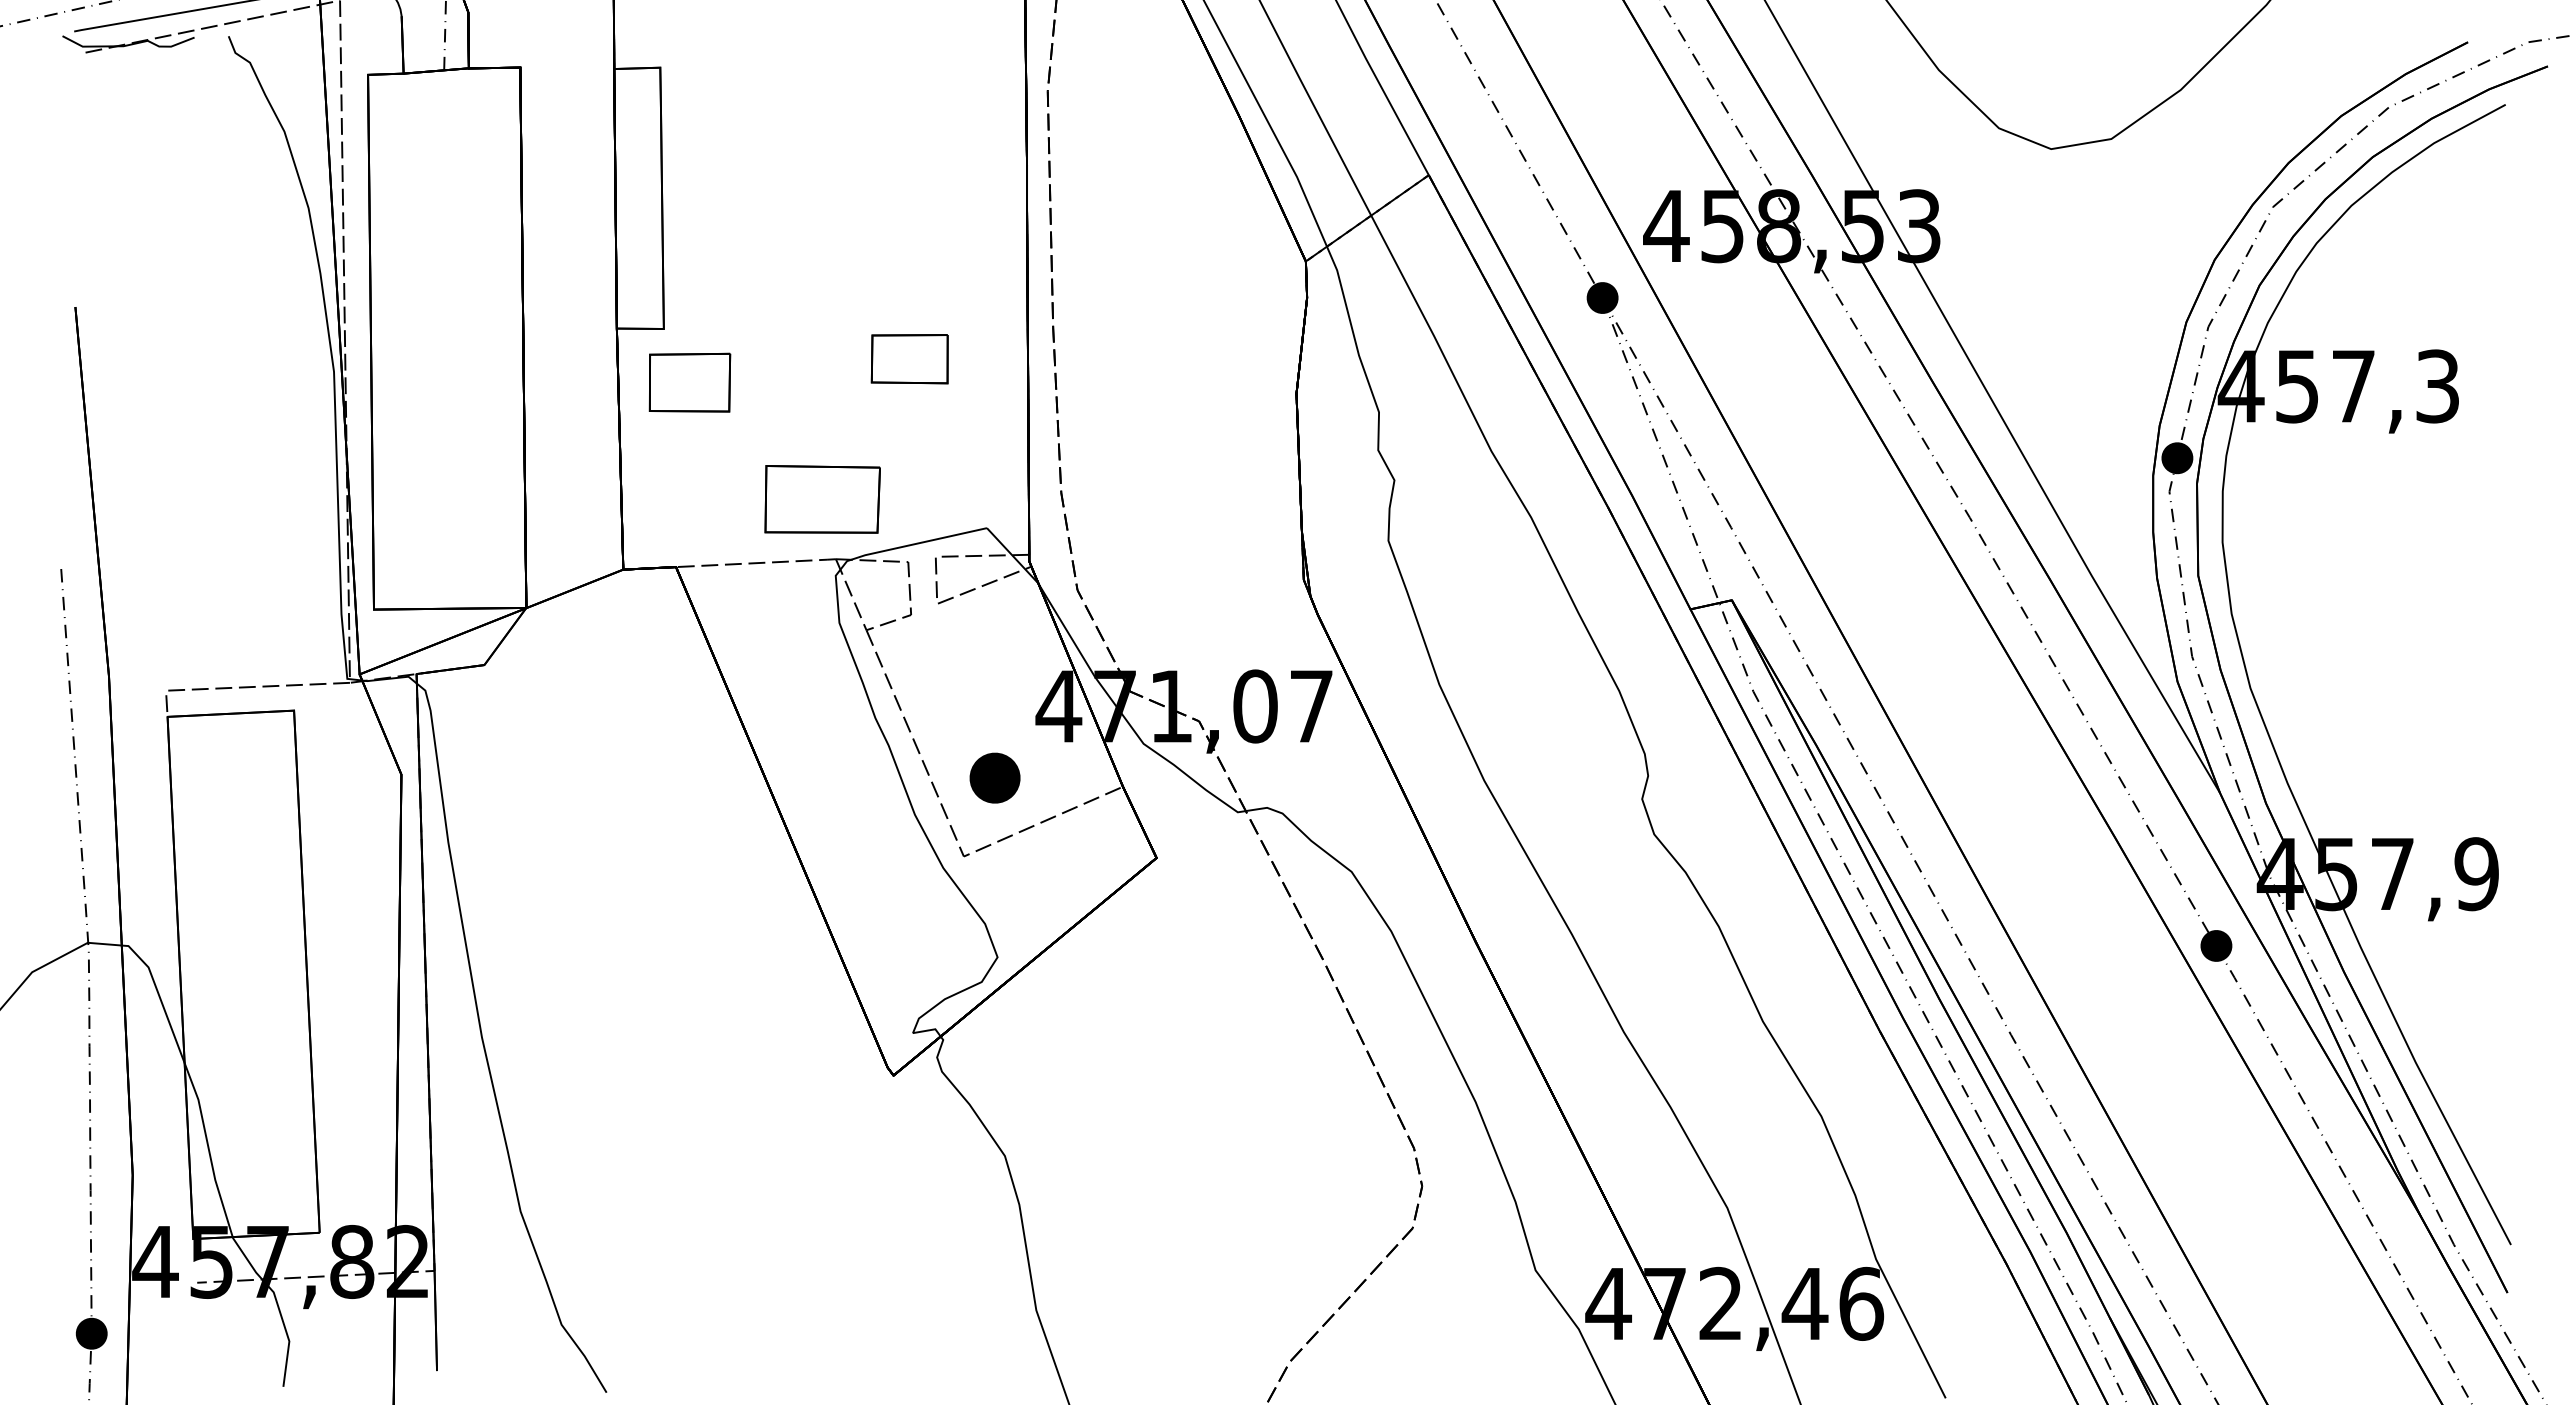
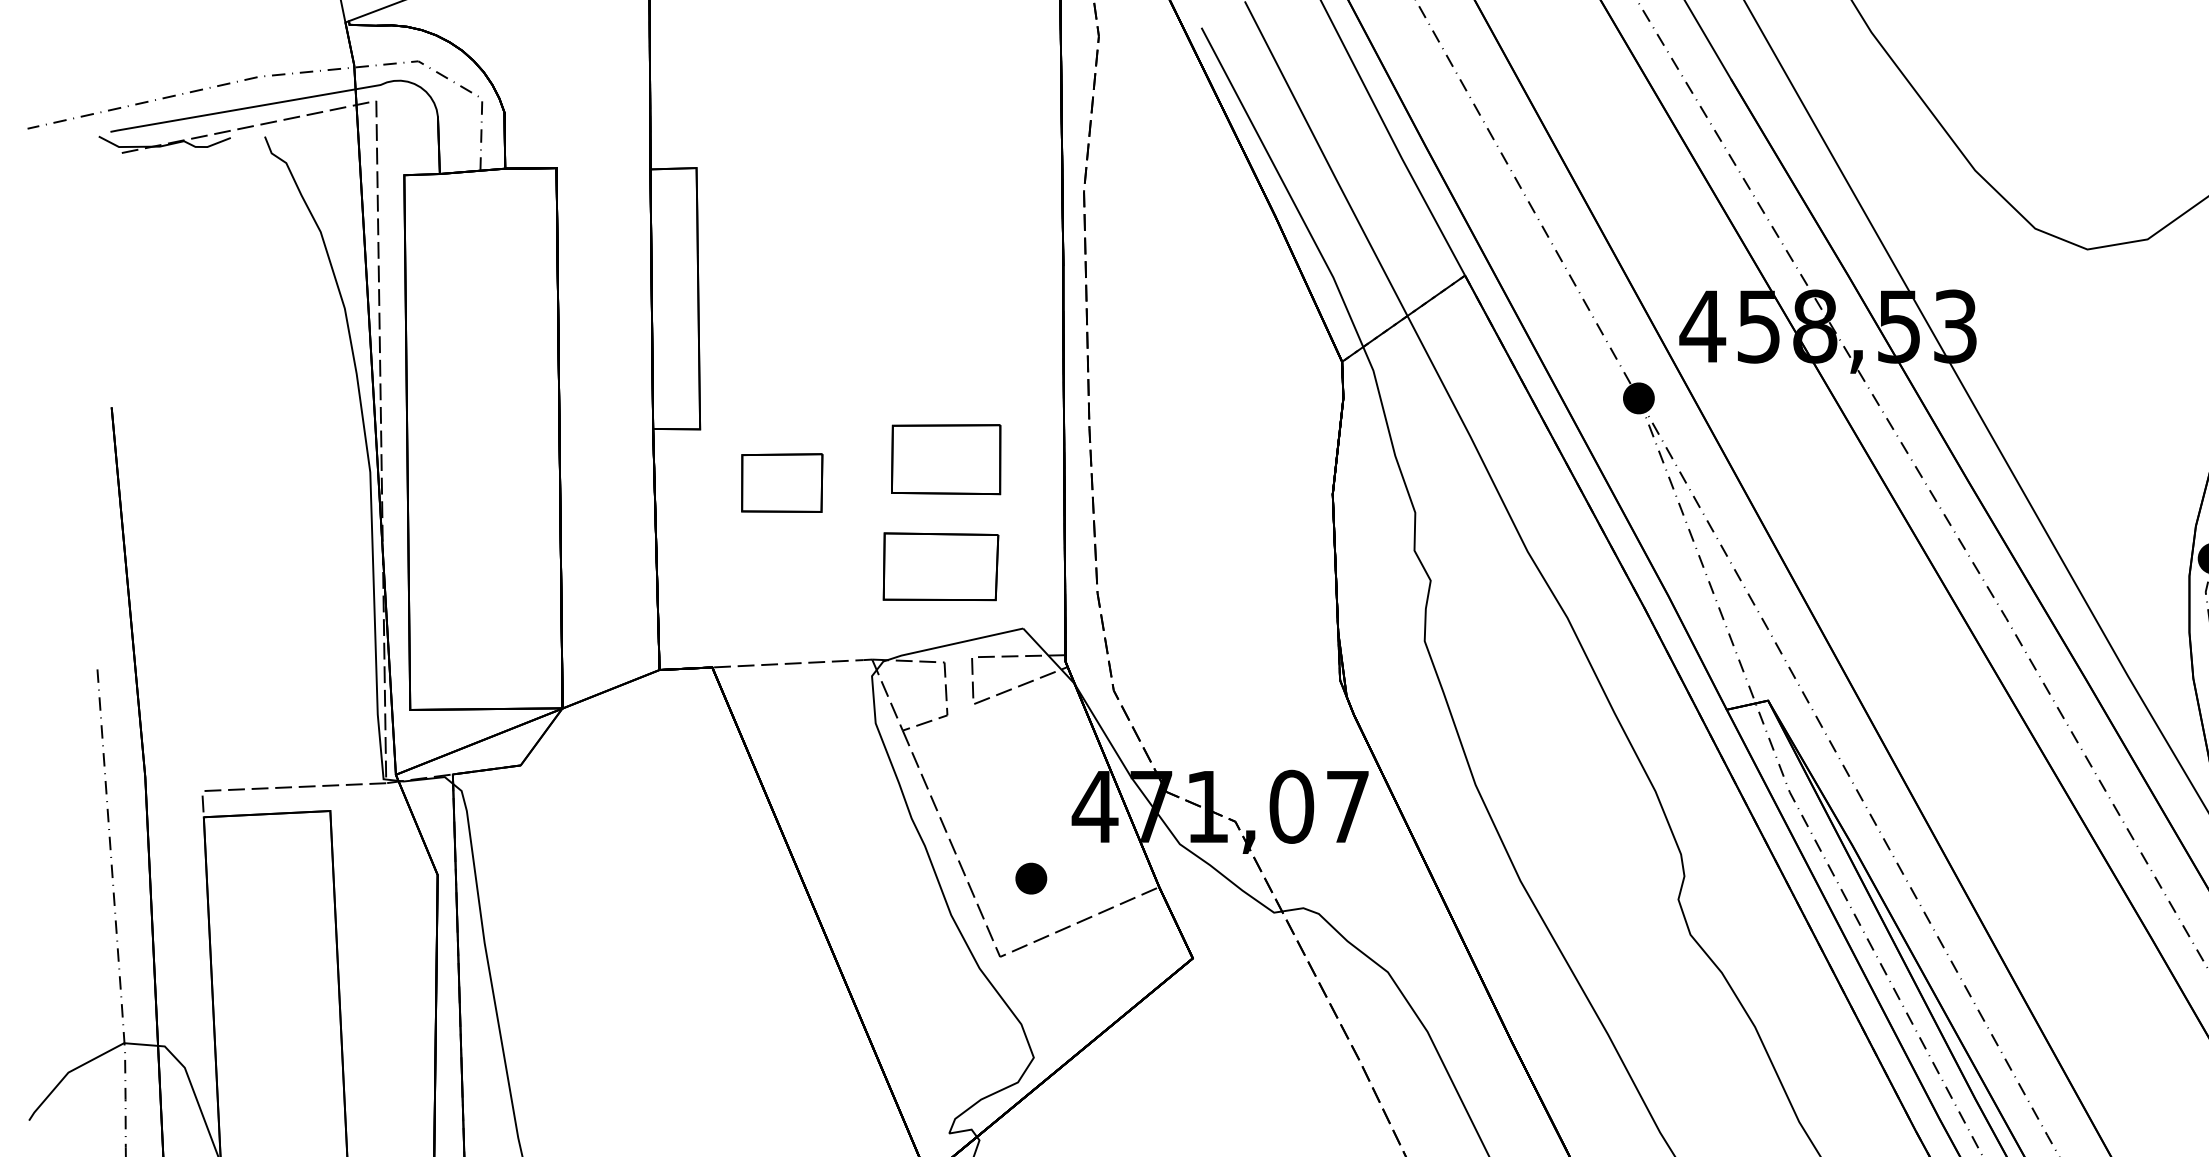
part: (909, 358) -> (945, 458), size x1.43
part: (689, 382) -> (781, 482), moved
part: (822, 499) -> (940, 566), moved
part: (994, 778) -> (1030, 878), size x0.62

